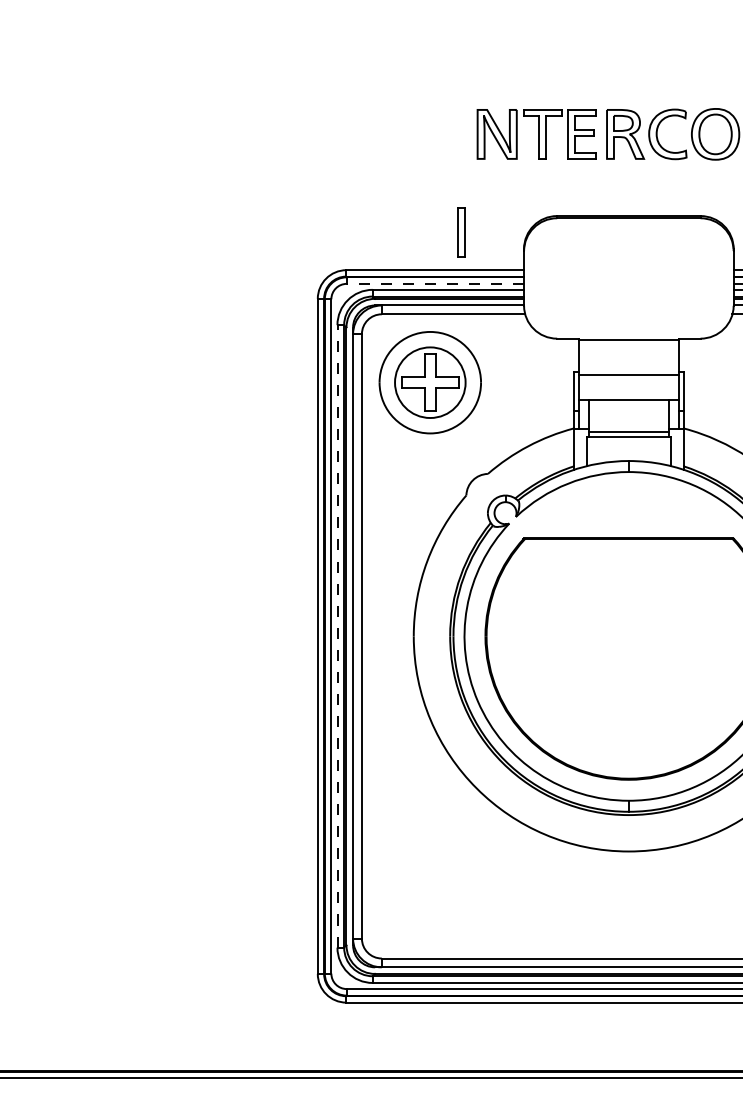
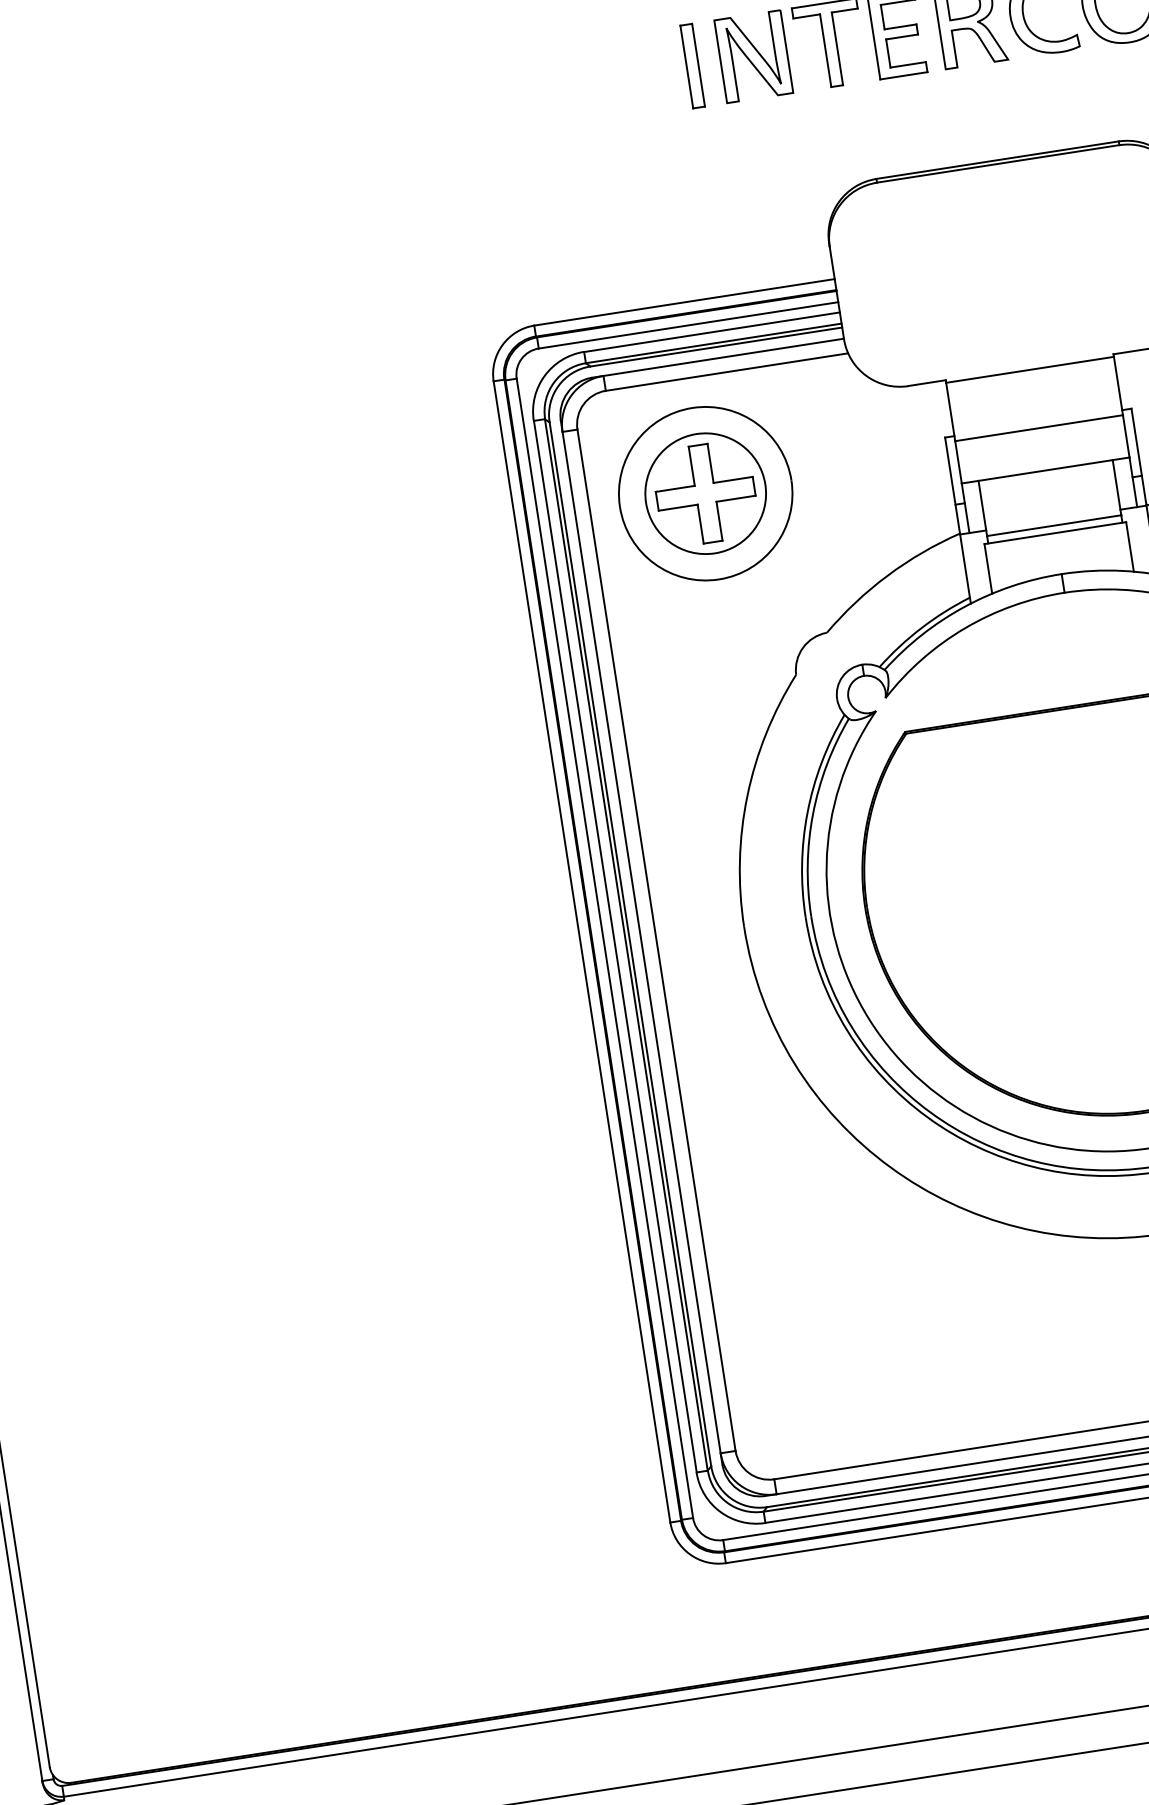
part: (461, 232) -> (693, 66), moved
line: (435, 283) -> (688, 324), dashed -> solid
line: (337, 635) -> (615, 945), dashed -> solid

